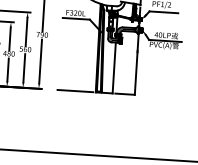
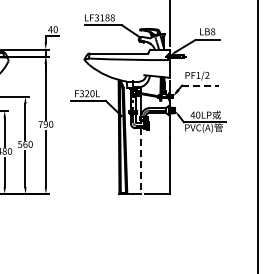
line: (163, 12) -> (200, 85), solid -> dashed
line: (114, 68) -> (141, 161), solid -> dashed
line: (75, 91) -> (93, 194), removed

